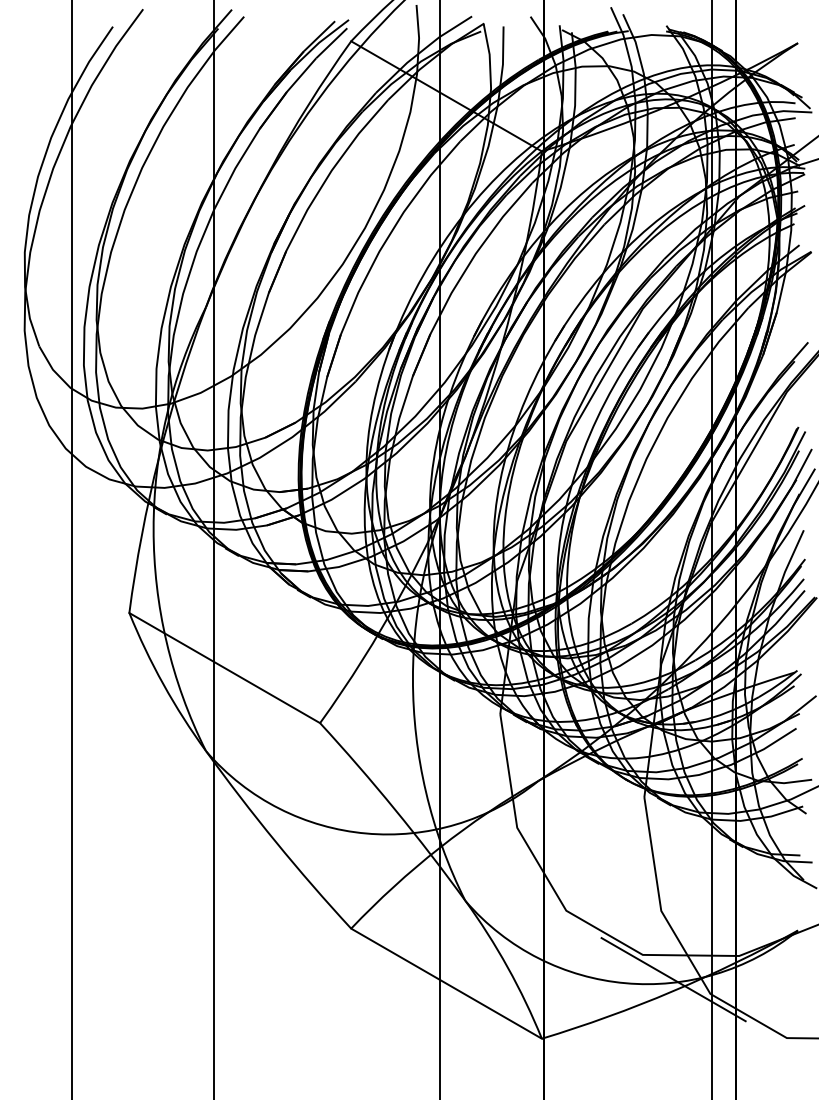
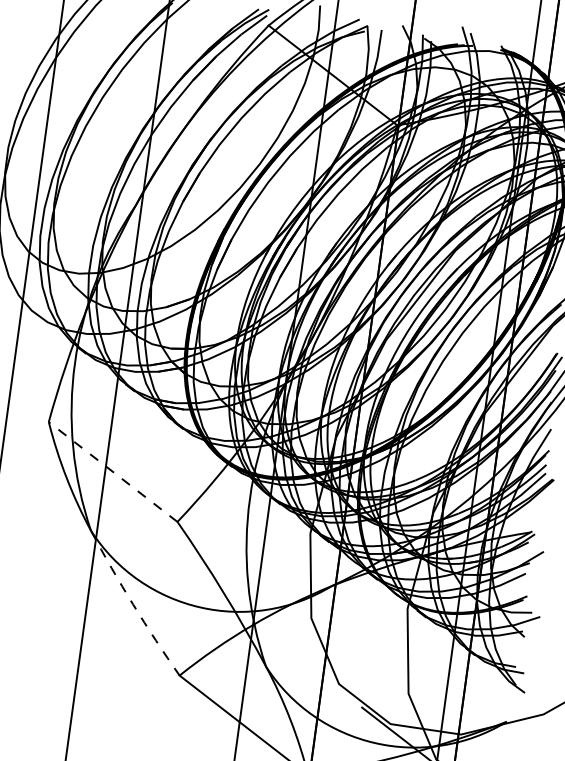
line: (224, 667) -> (113, 471), solid -> dashed
arc: (275, 842) -> (132, 604), solid -> dashed

